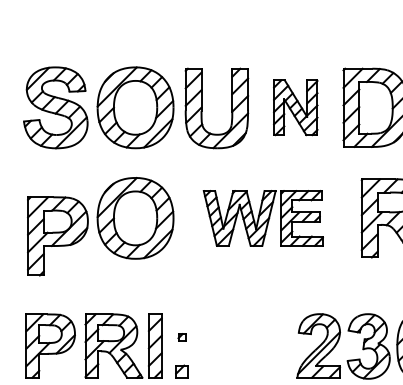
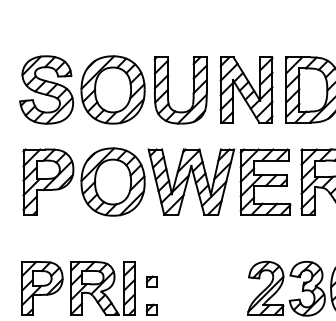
part: (295, 107) -> (246, 89), size x1.43
part: (263, 218) -> (219, 182), size x1.43
part: (57, 236) -> (48, 182), moved
part: (181, 337) -> (151, 281), size x1.67

